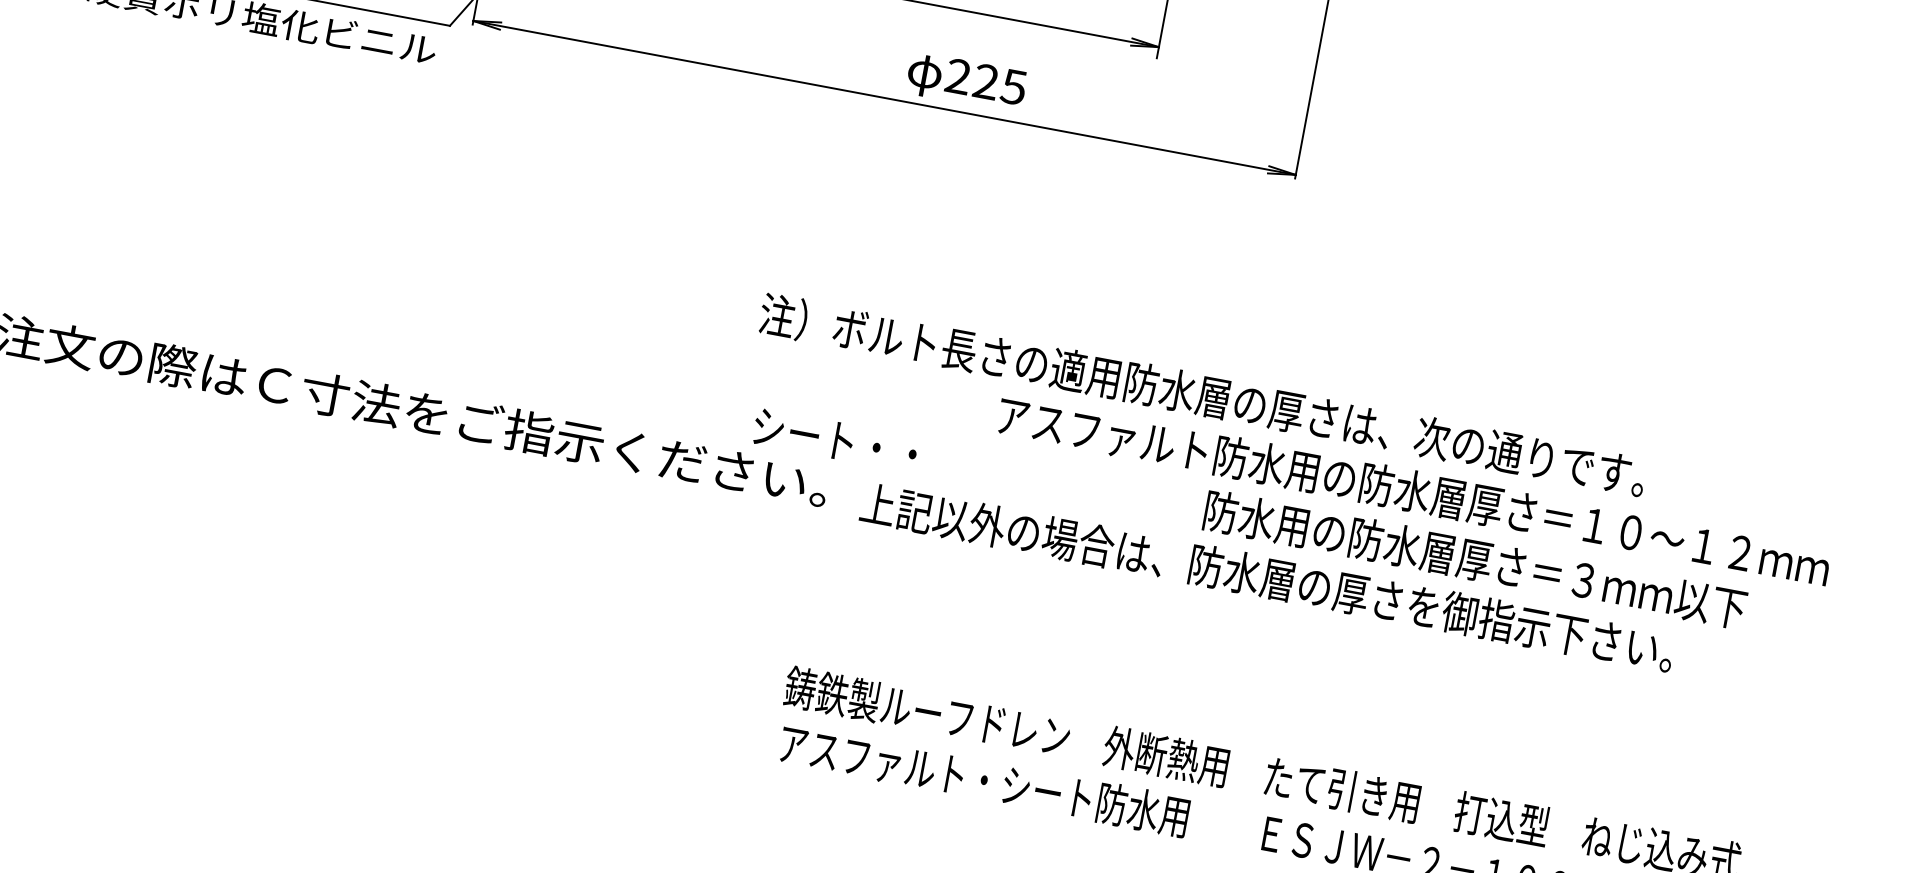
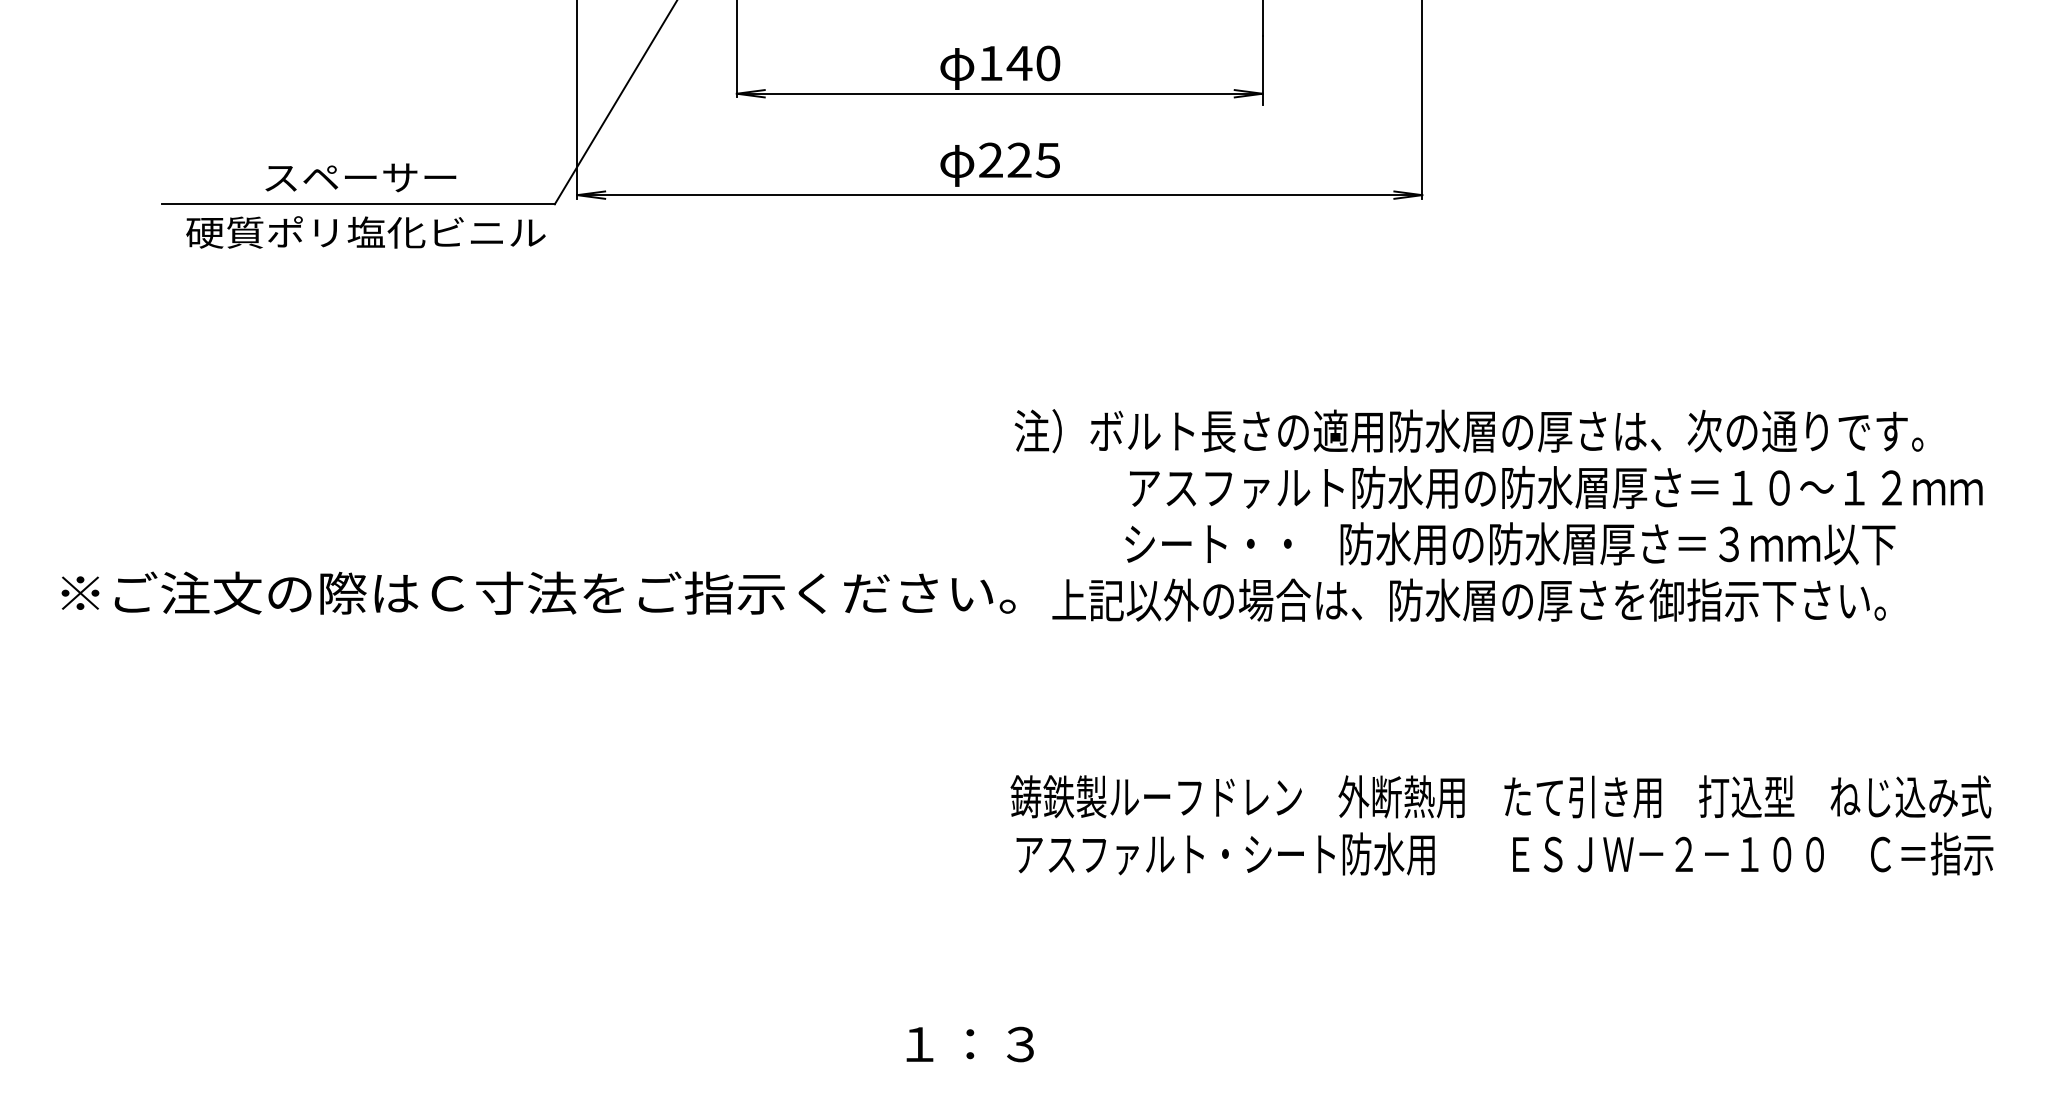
text: (965, 82) -> (999, 164), moved
text: (1202, 395) -> (1468, 431), moved
text: (835, 439) -> (1208, 543), moved
text: (1414, 491) -> (1556, 487), moved
text: (1474, 559) -> (1617, 543), moved

